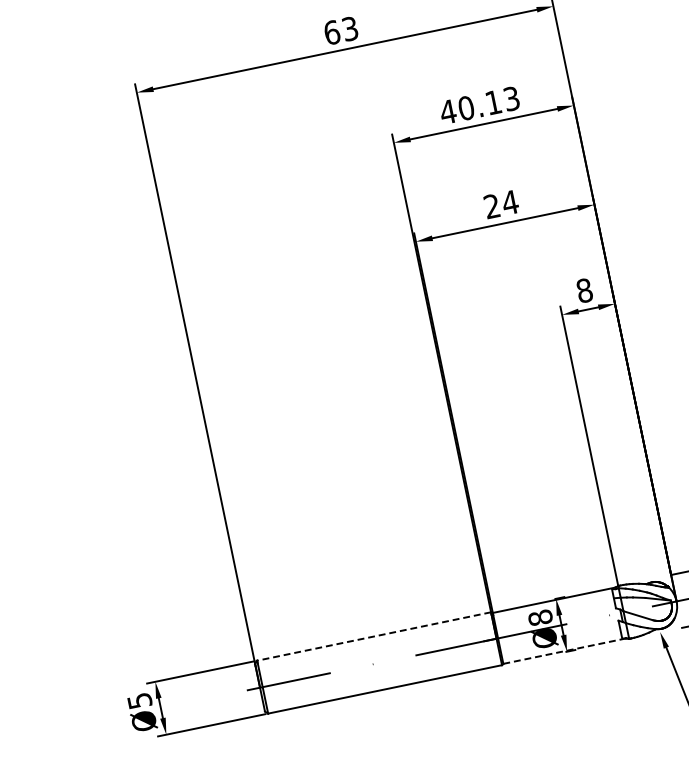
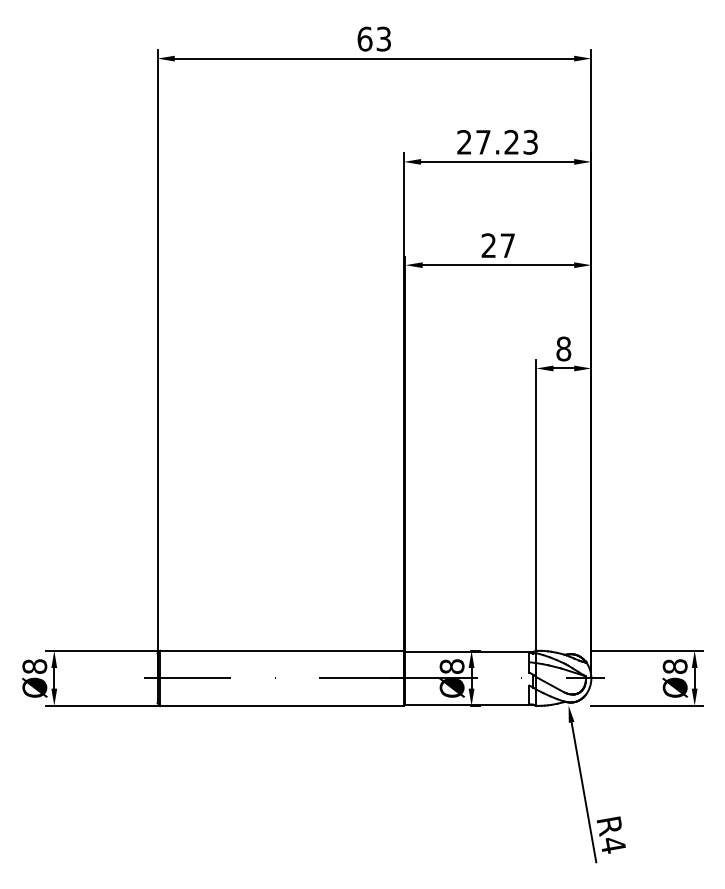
text: (470, 106) -> (487, 141), 40.13 -> 27.23
text: (509, 202) -> (507, 245), 24 -> 27
line: (374, 636) -> (282, 650), dashed -> solid
line: (564, 650) -> (469, 704), dashed -> solid
text: (139, 700) -> (34, 666), Ø5 -> Ø8

